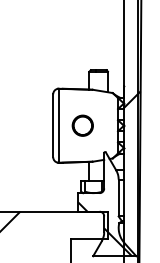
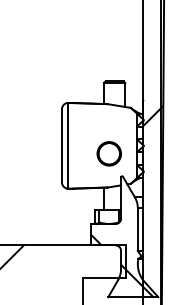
circle: (82, 125) -> (108, 153), moved

